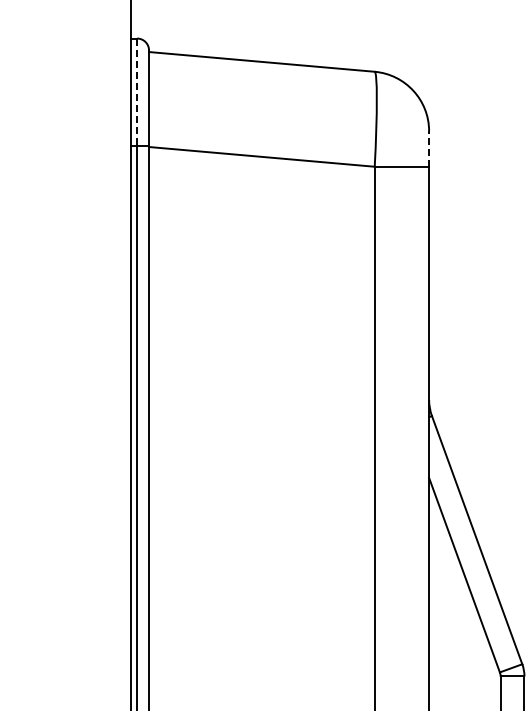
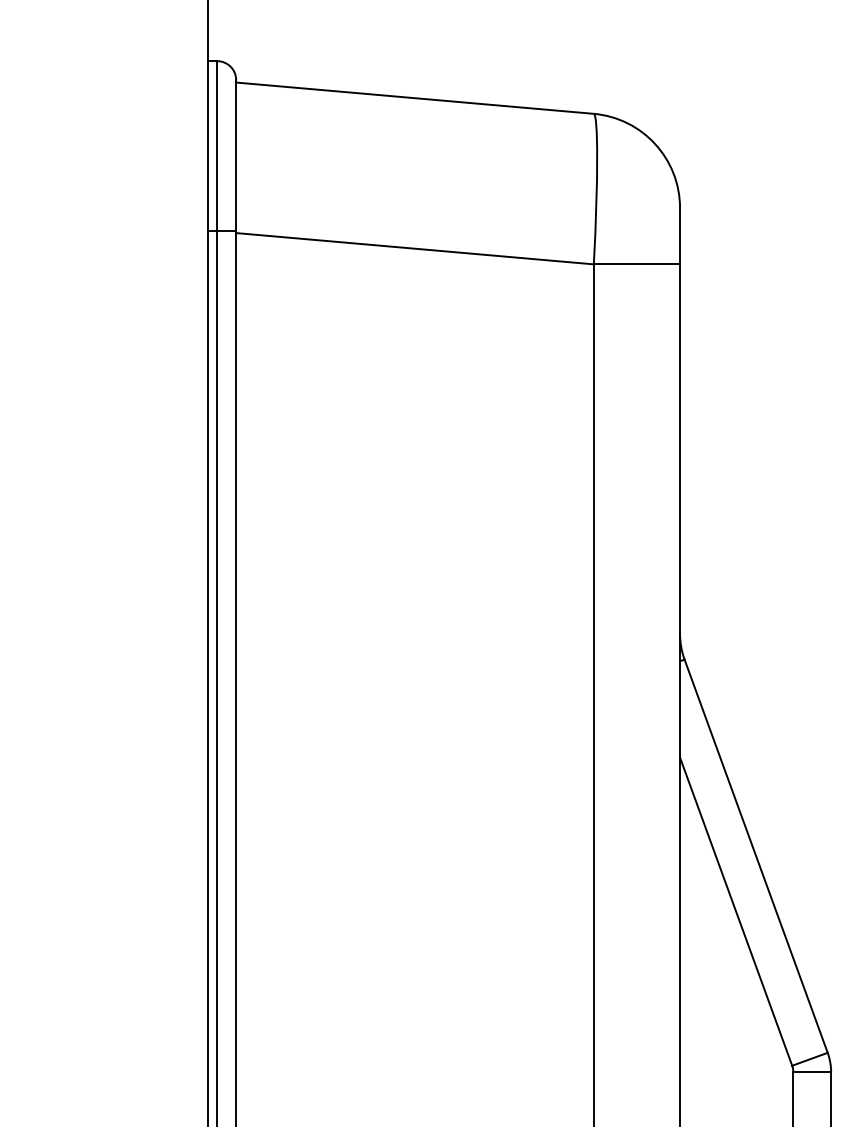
line: (137, 92) -> (217, 146), dashed -> solid
line: (429, 148) -> (680, 235), dashed -> solid

